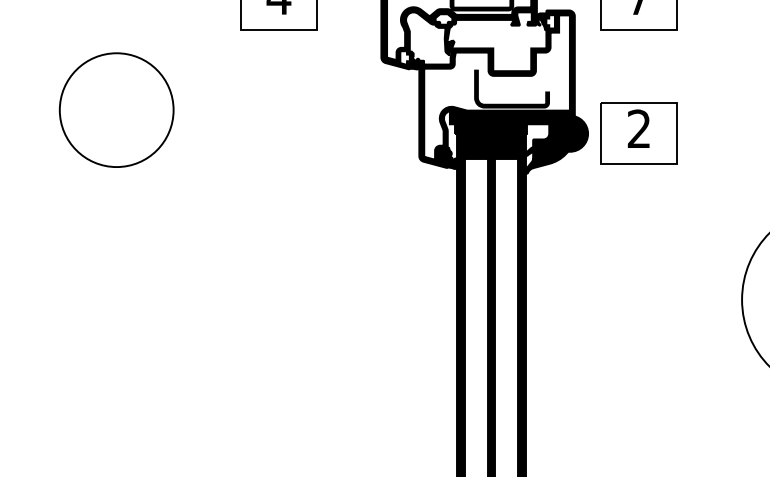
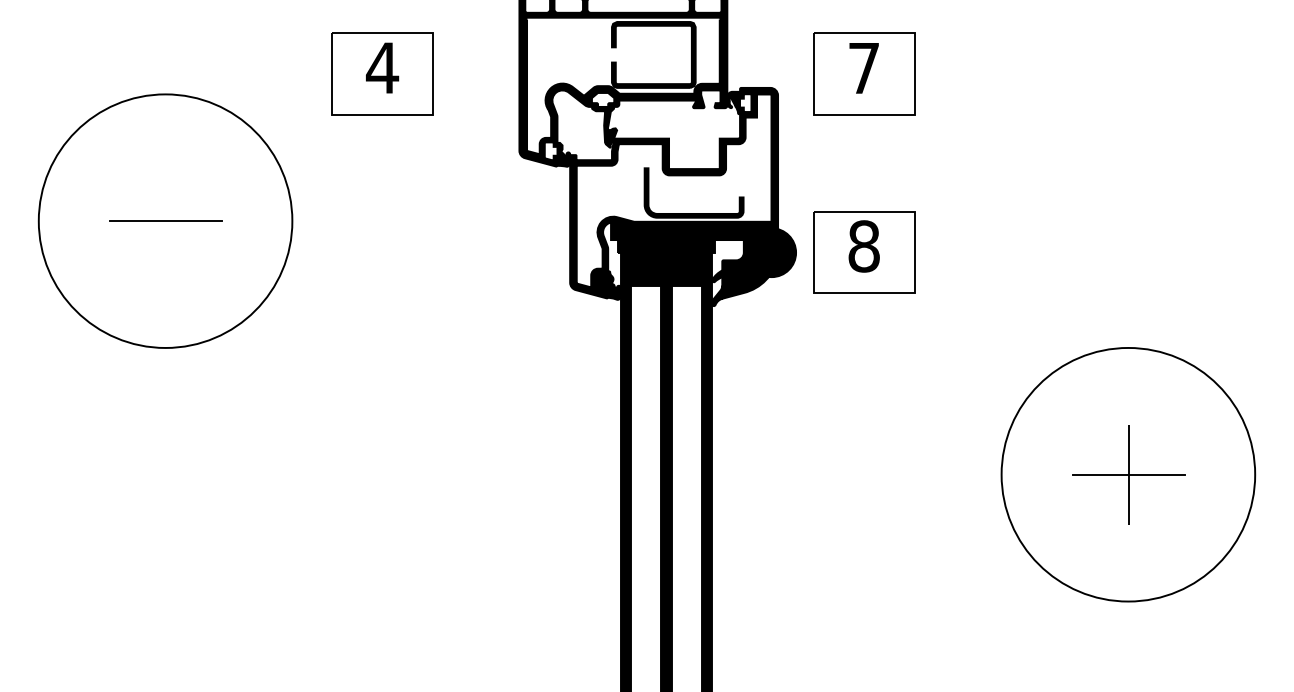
circle: (116, 109) -> (165, 220), size x1.67
line: (117, 110) -> (166, 221), added
text: (638, 129) -> (863, 246), 2 -> 8

